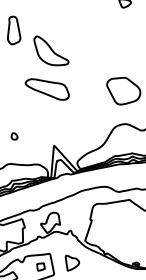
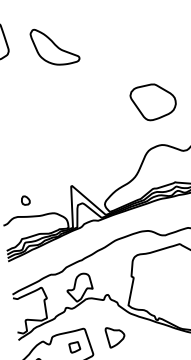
part: (51, 50) -> (55, 45), moved
part: (46, 89) -> (51, 113), removed
part: (14, 136) -> (25, 200), moved

